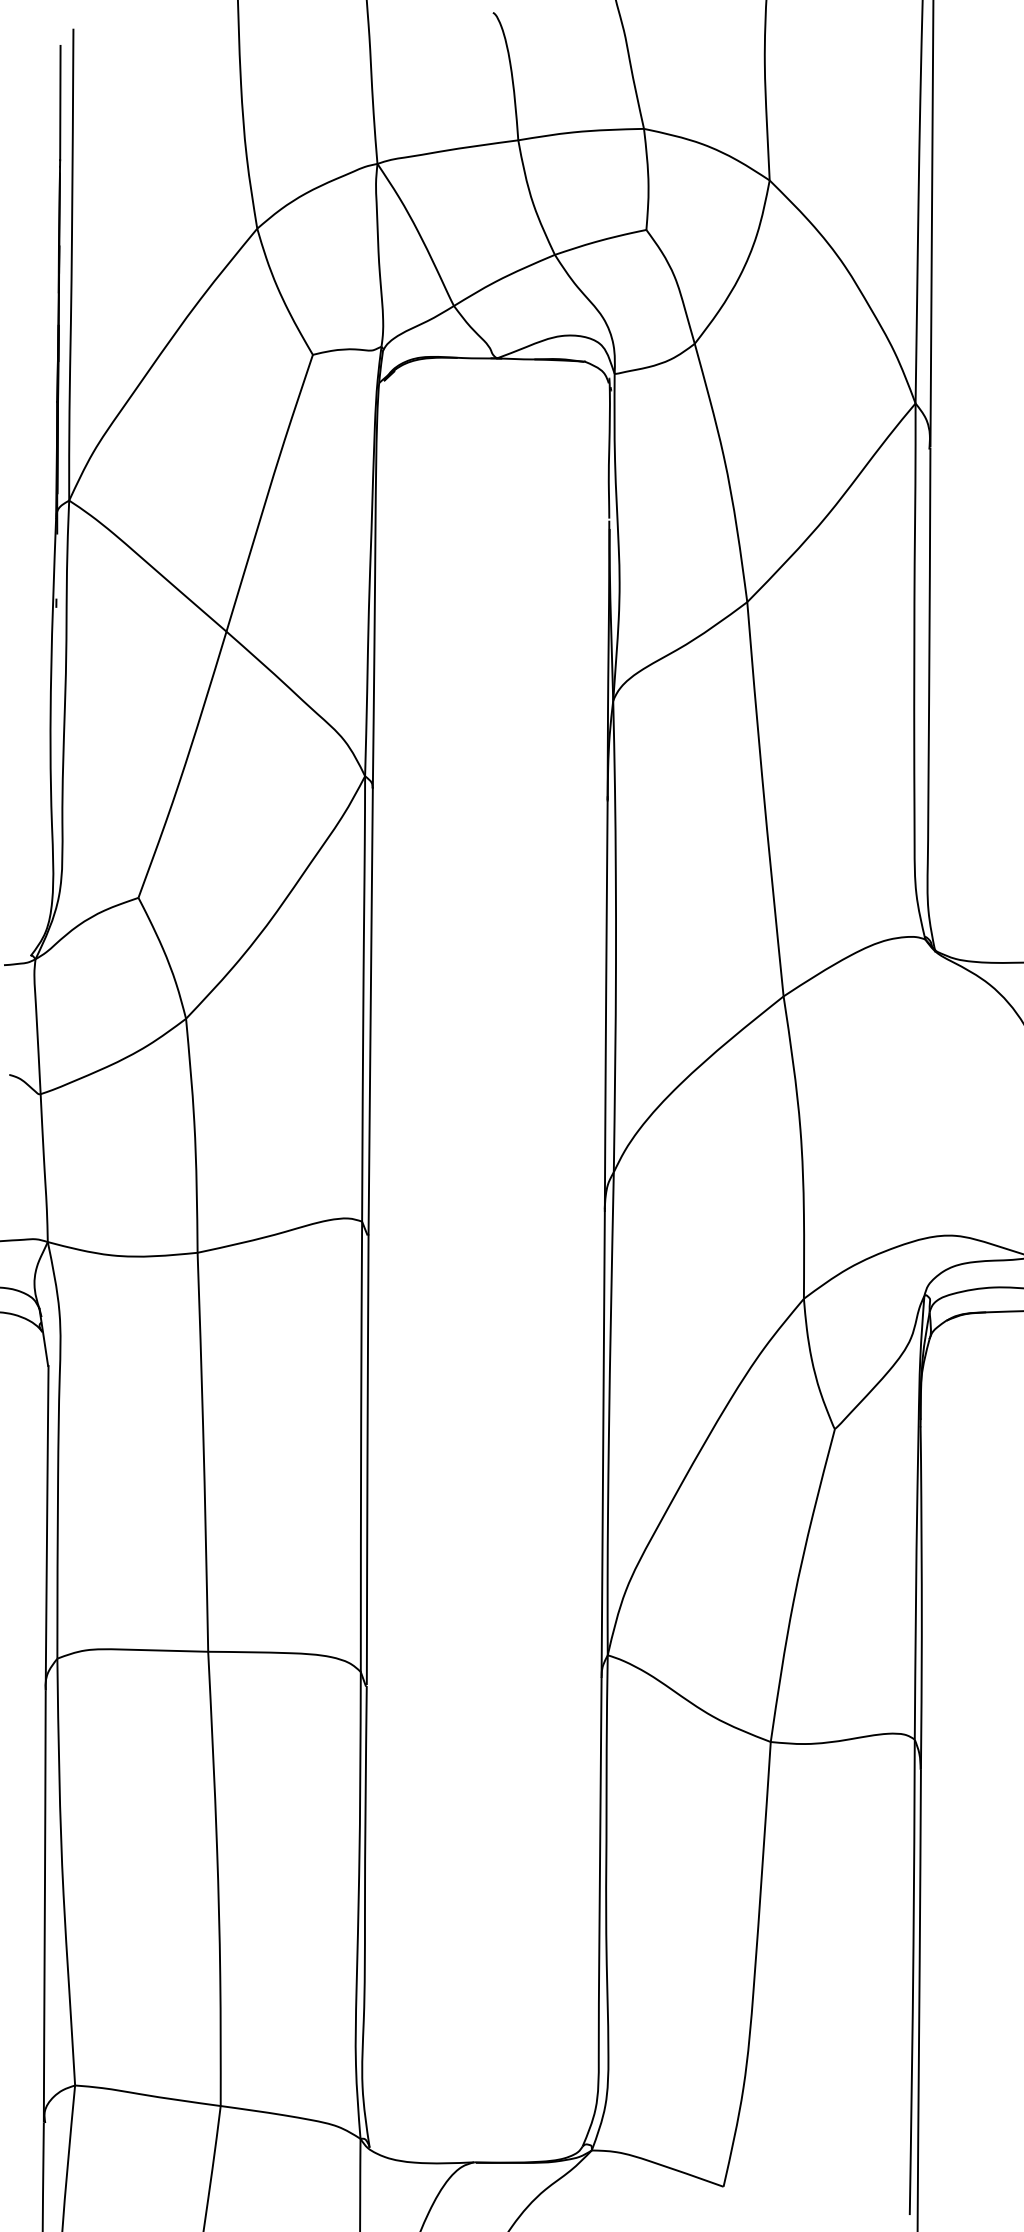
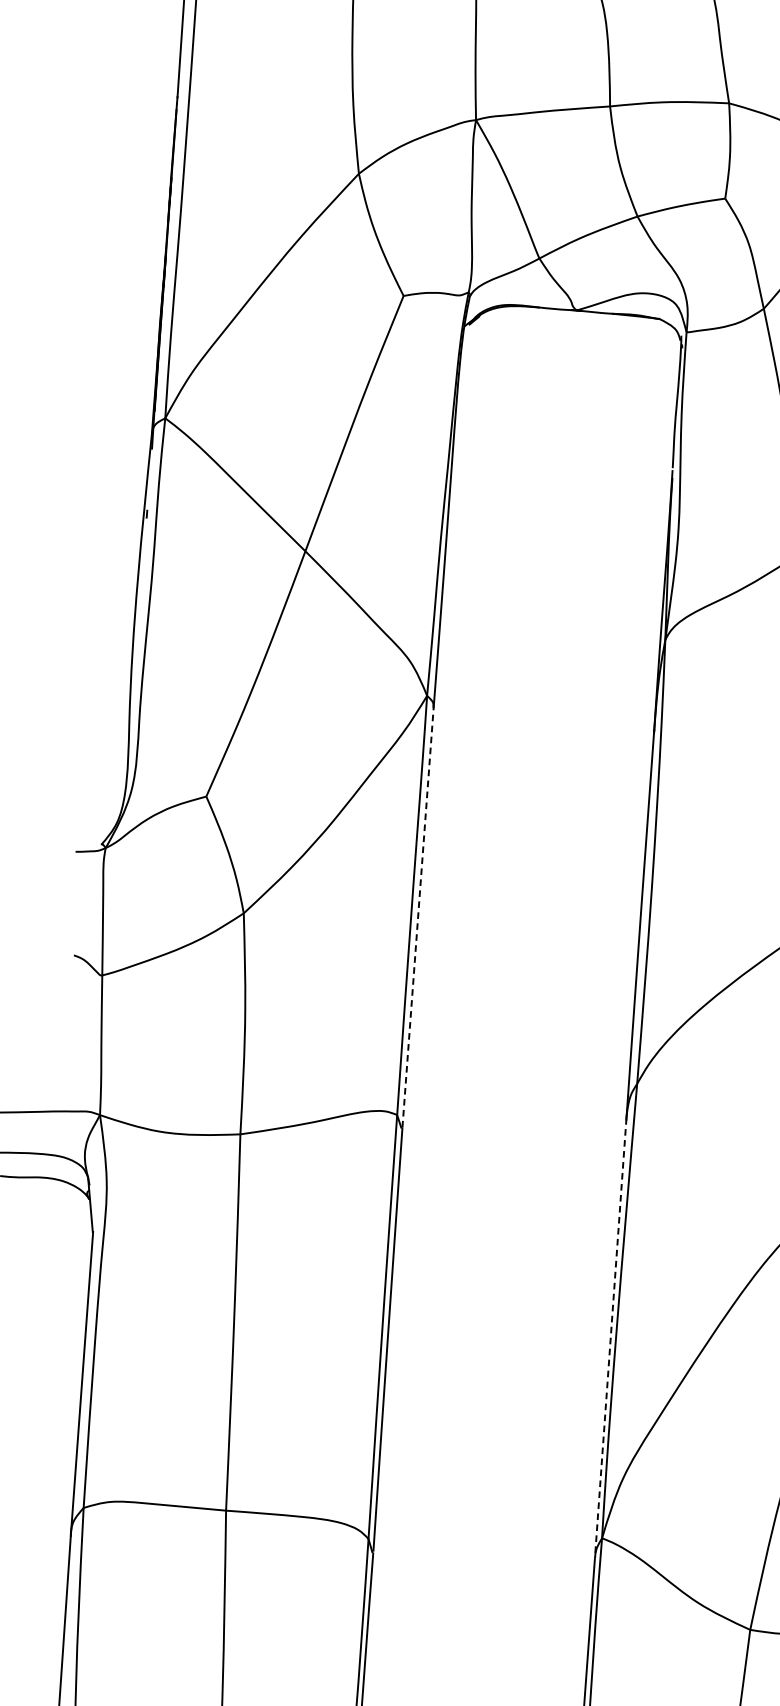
line: (370, 1010) -> (417, 916), solid -> dashed
line: (603, 1443) -> (610, 1338), solid -> dashed

